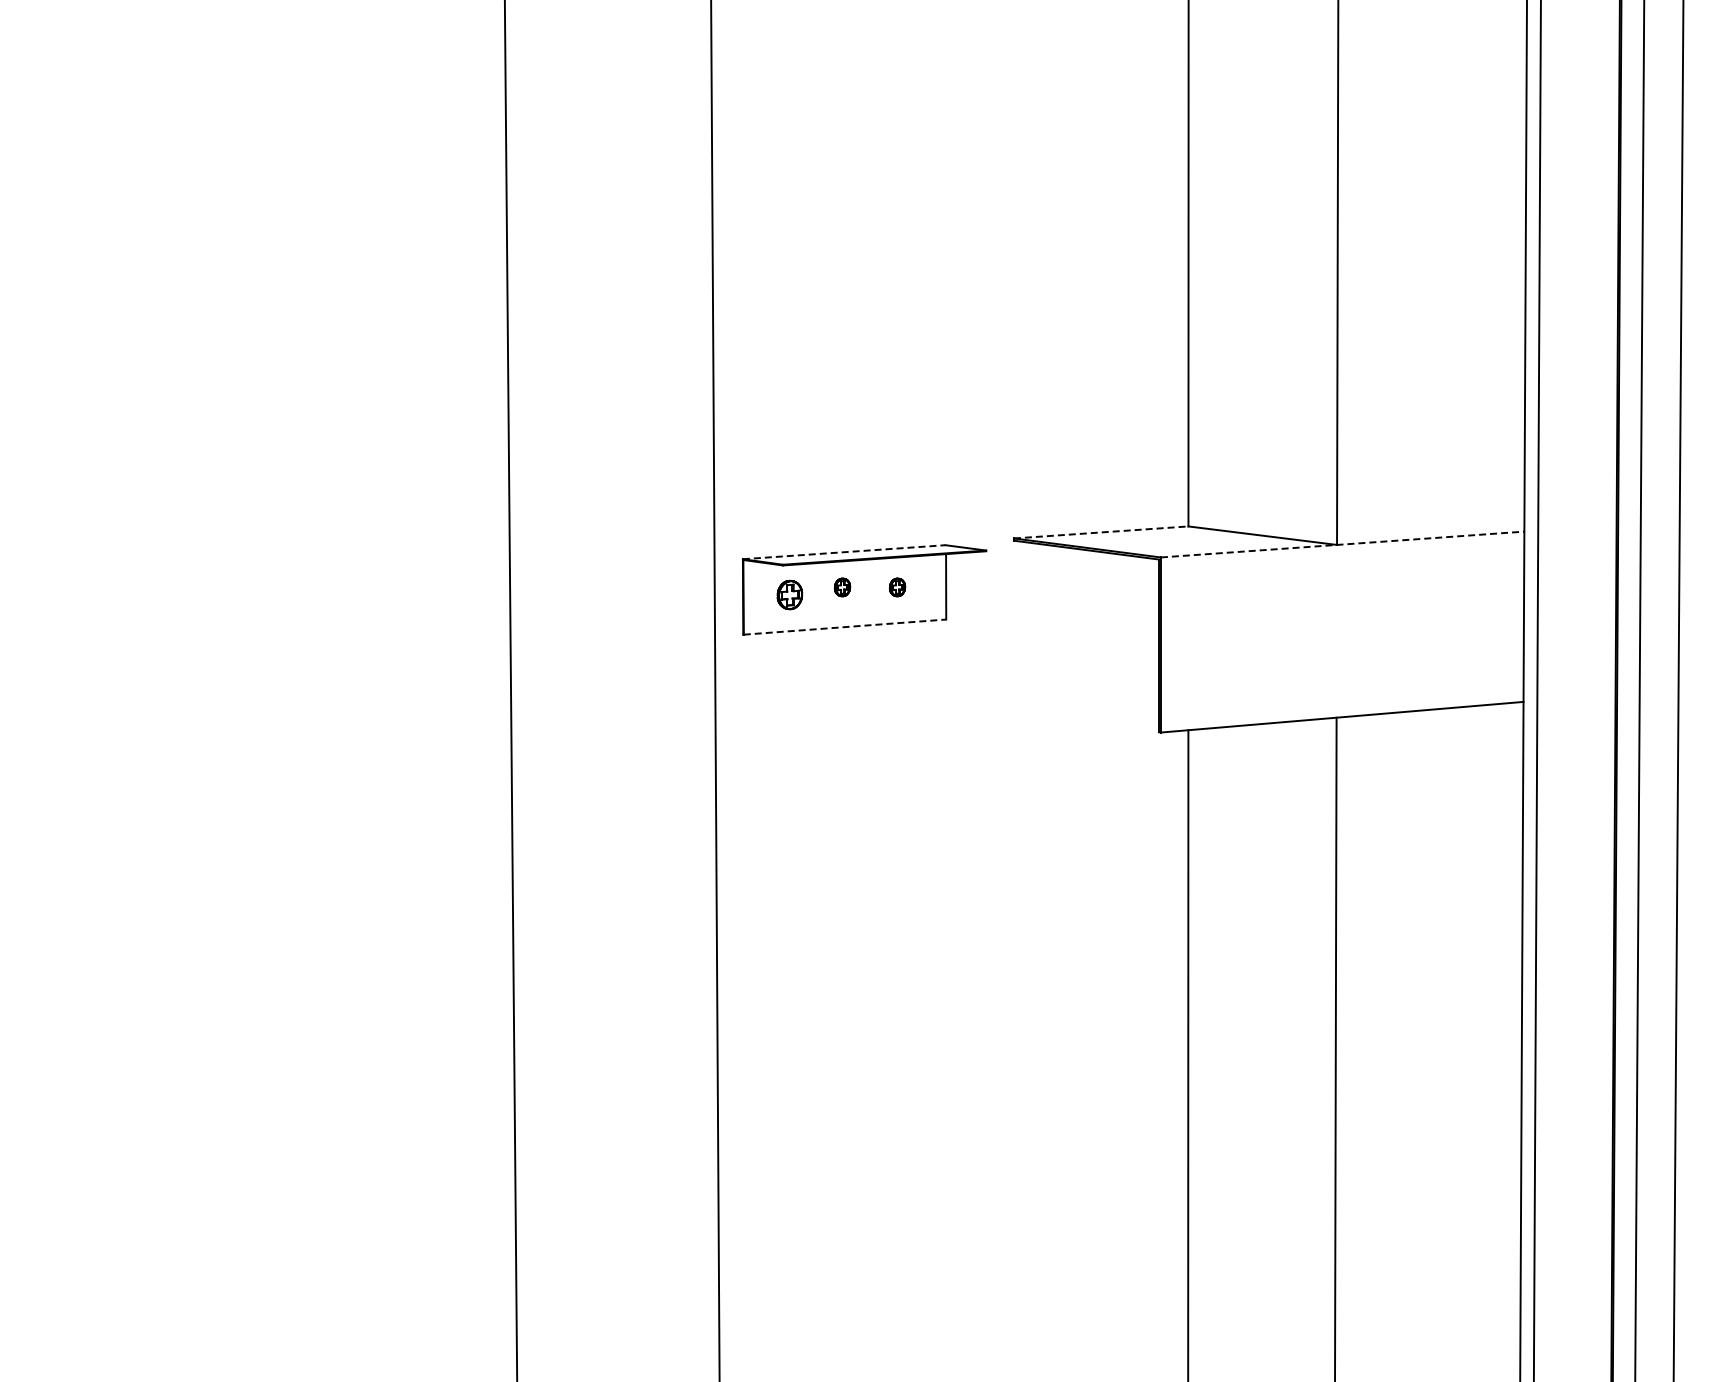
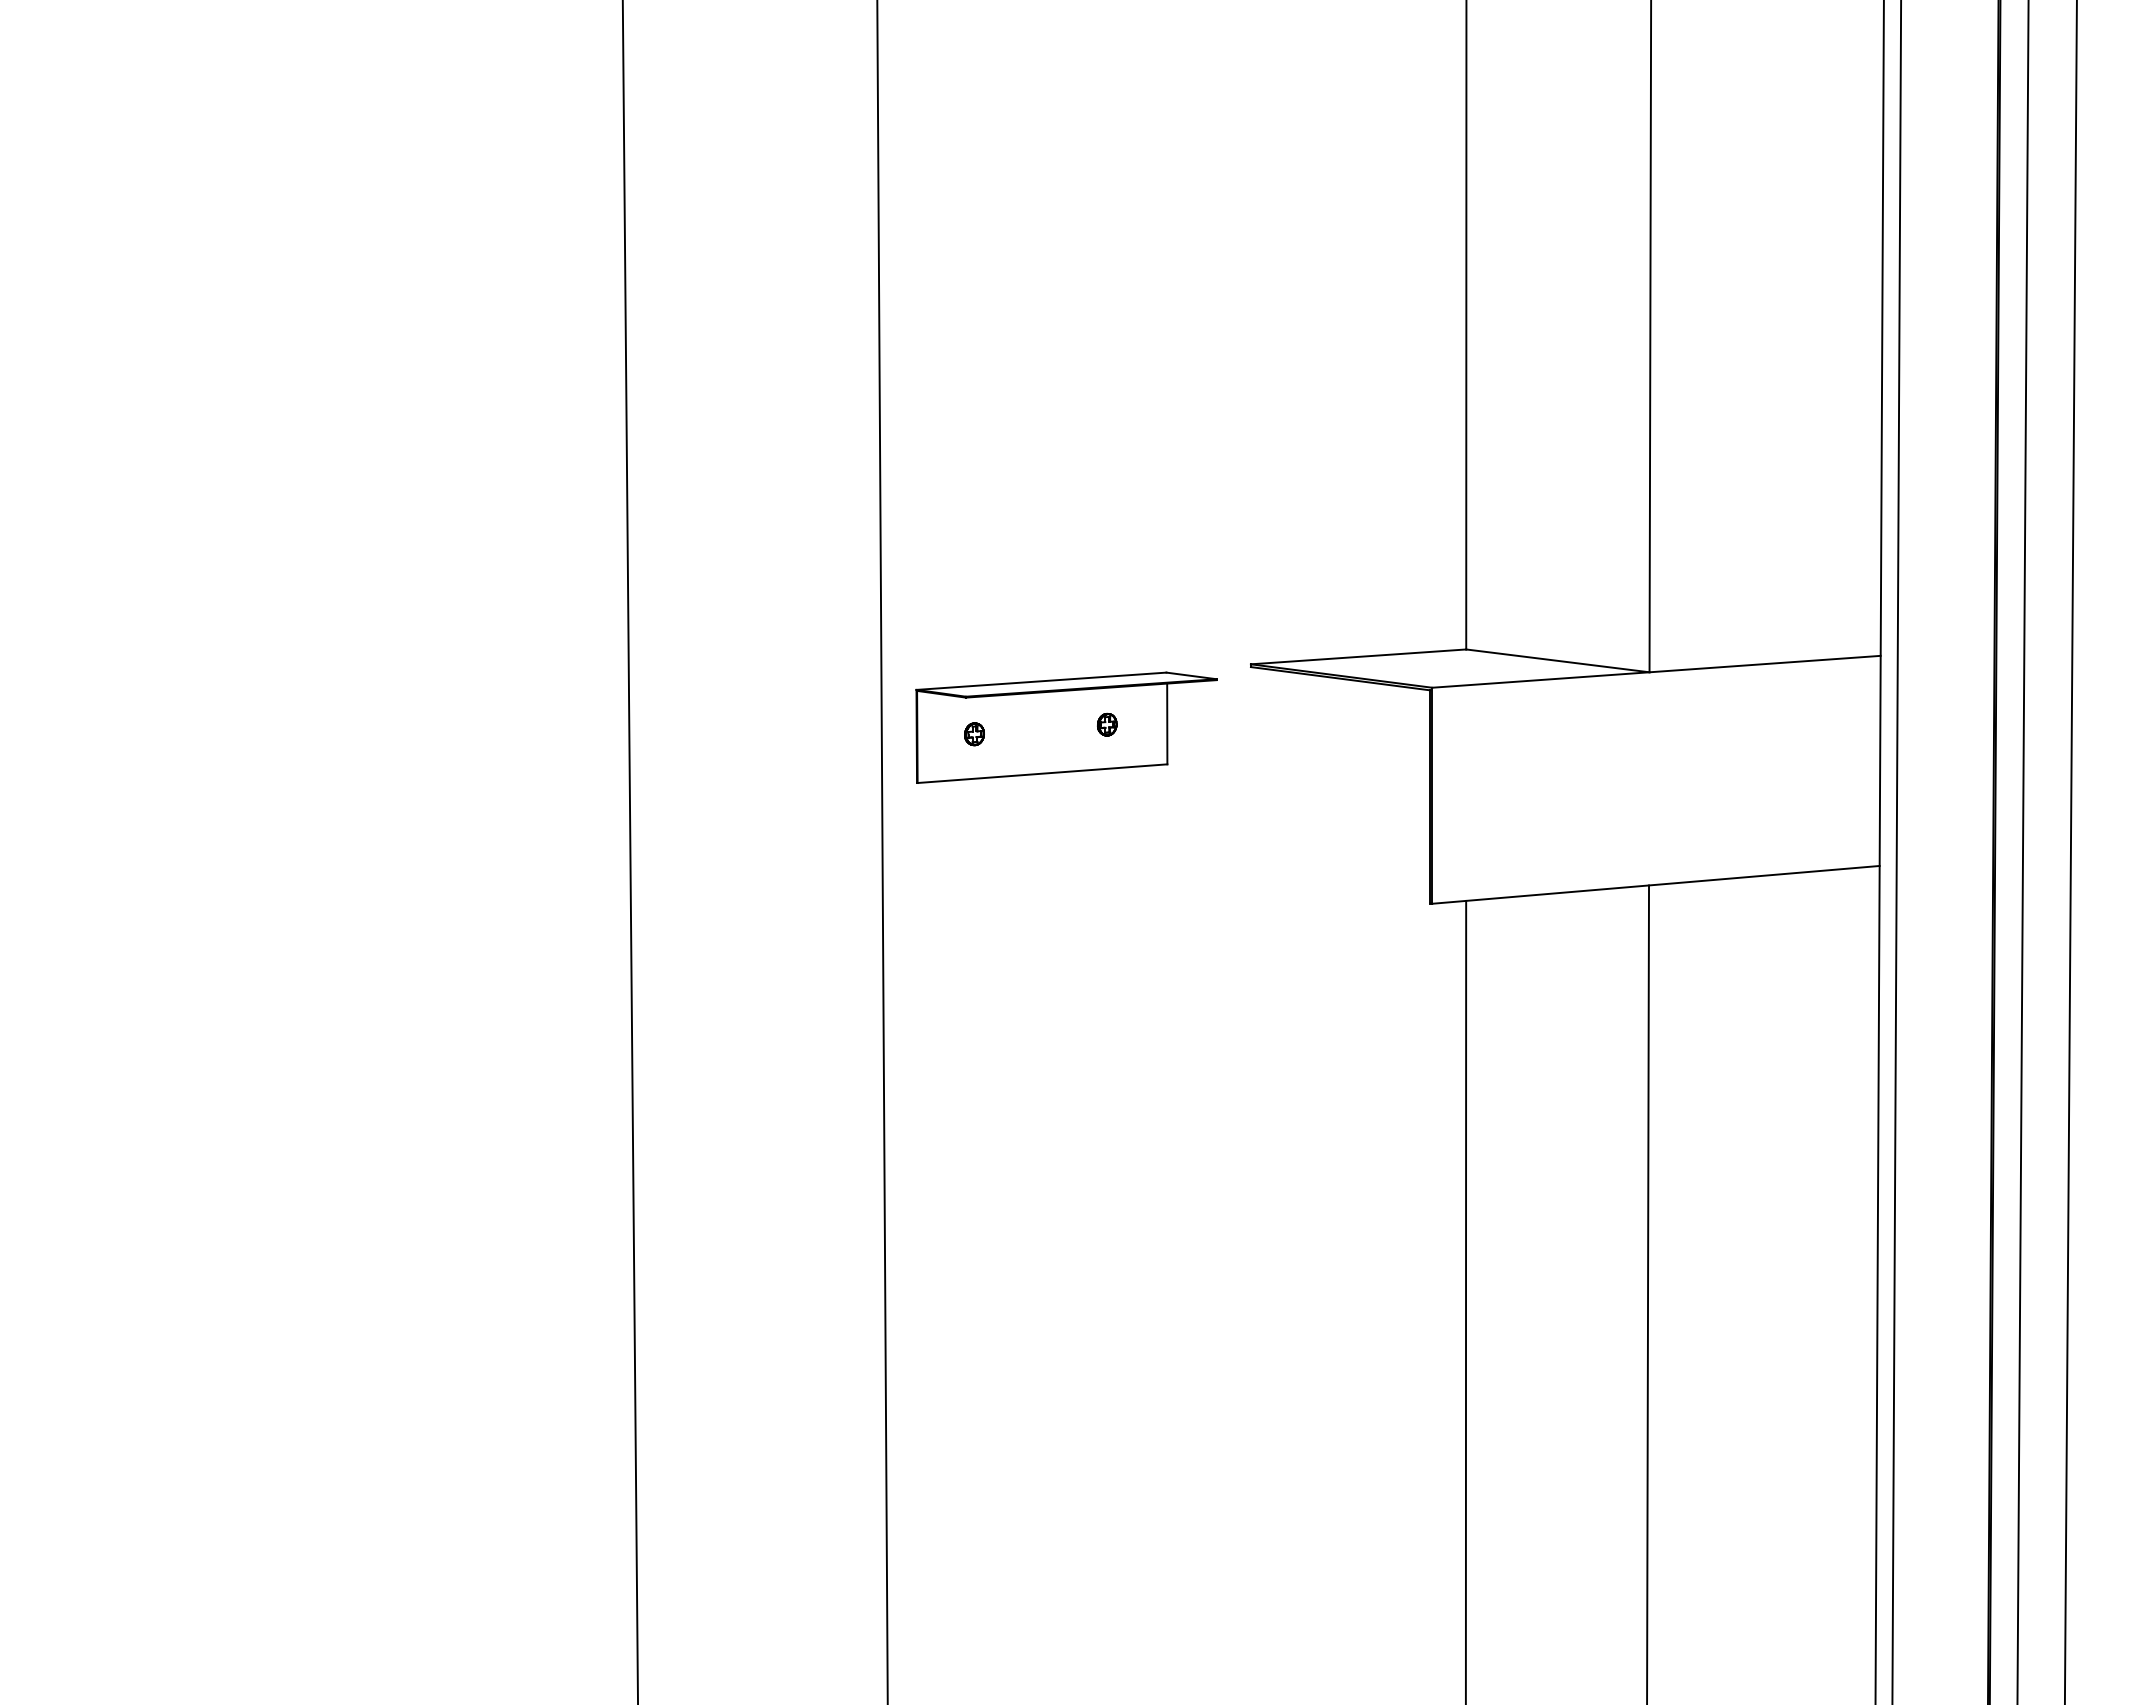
line: (1101, 532) -> (1358, 656), dashed -> solid
line: (1343, 544) -> (1657, 671), dashed -> solid
line: (844, 552) -> (1041, 681), dashed -> solid
part: (842, 587) -> (1039, 724), removed
part: (789, 595) -> (973, 734), size x0.62
line: (845, 627) -> (1043, 774), dashed -> solid

